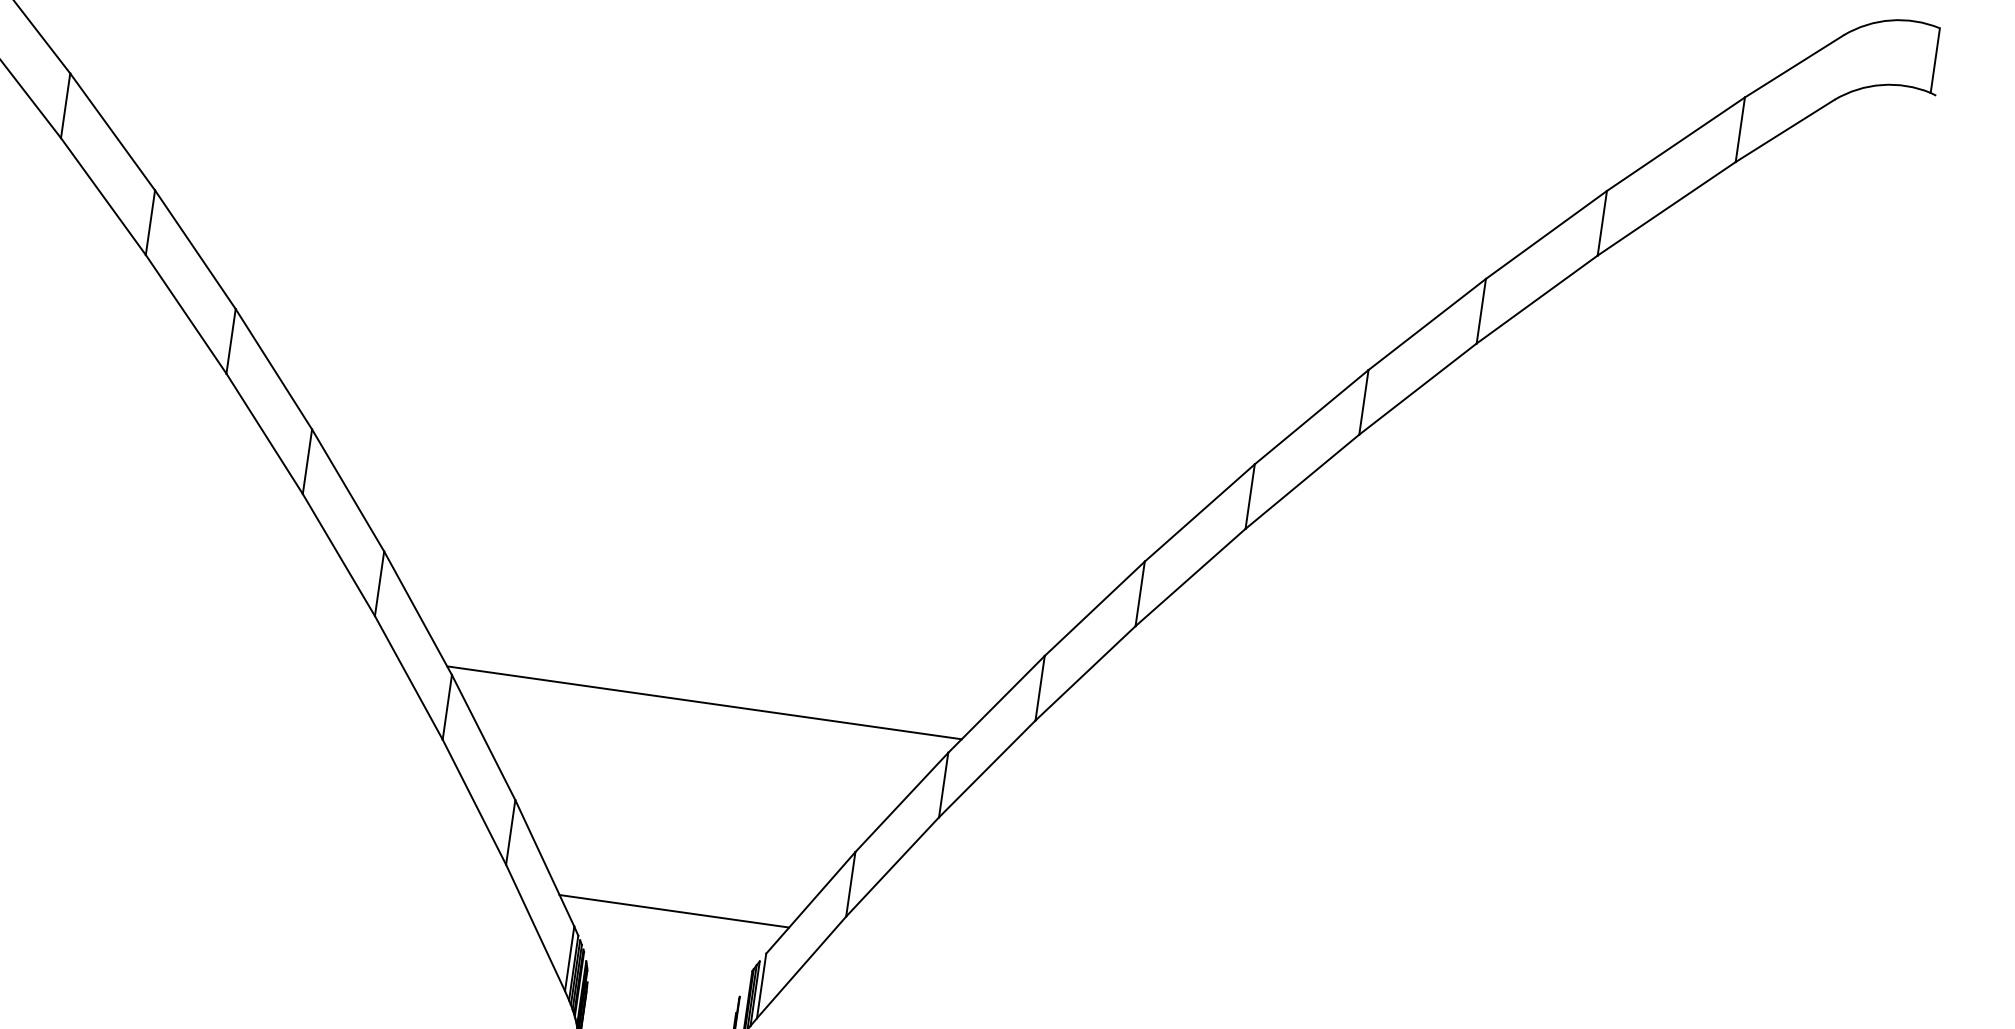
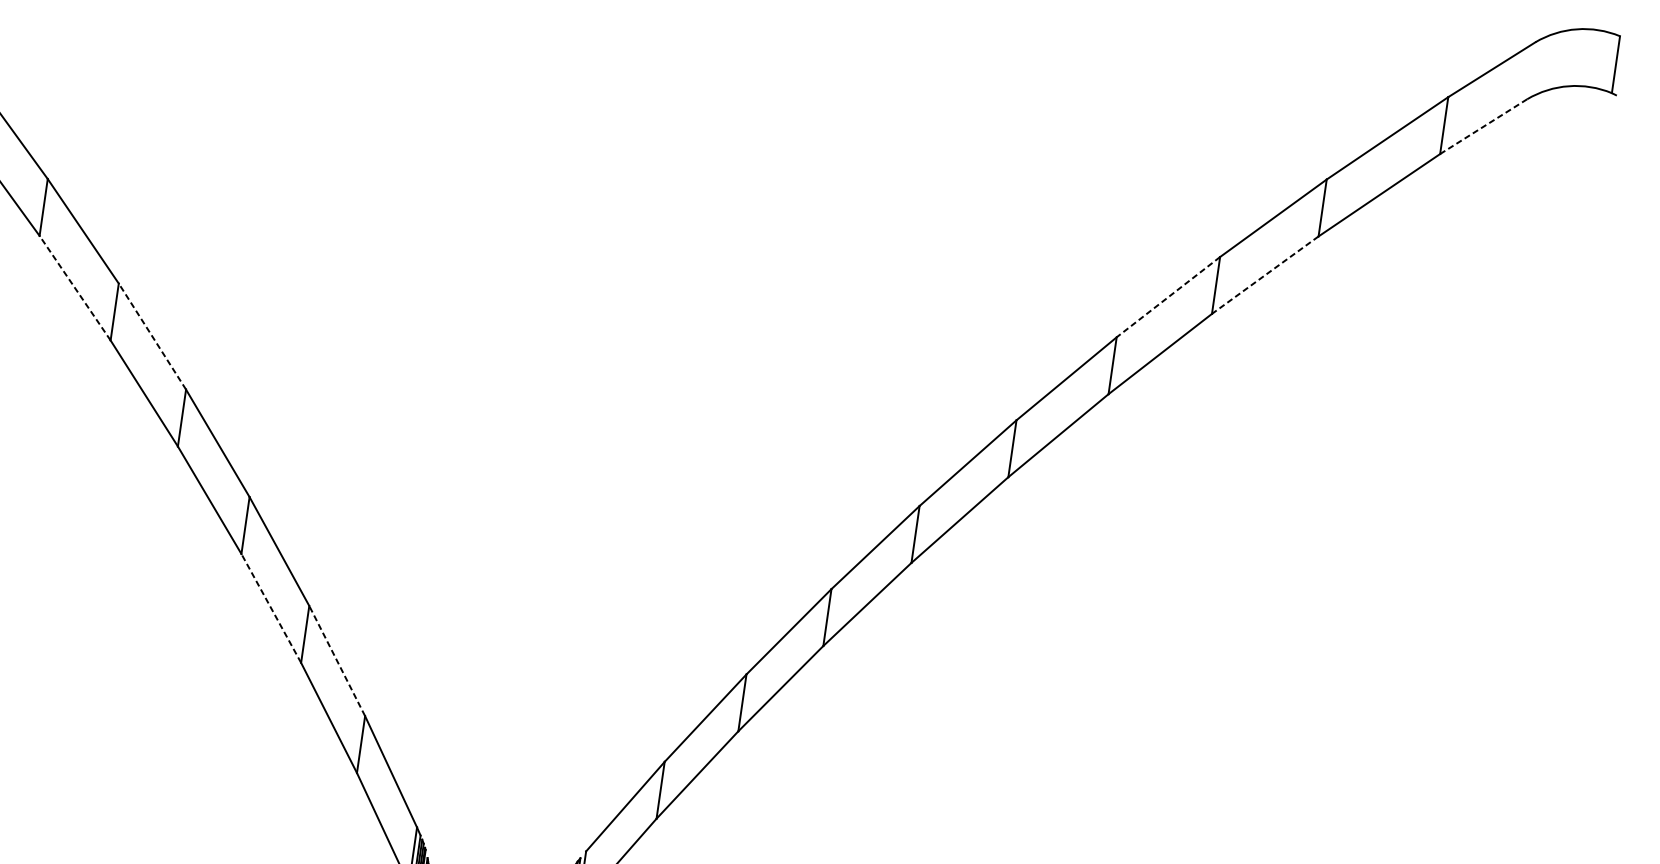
line: (1784, 131) -> (1483, 127), solid -> dashed
line: (1537, 299) -> (1265, 275), solid -> dashed
line: (186, 314) -> (75, 288), solid -> dashed
line: (1426, 324) -> (1167, 297), solid -> dashed
line: (273, 368) -> (152, 335), solid -> dashed
line: (408, 677) -> (271, 608), solid -> dashed
line: (704, 702) -> (531, 630), removed
line: (483, 737) -> (337, 660), solid -> dashed
line: (674, 911) -> (505, 814), removed

